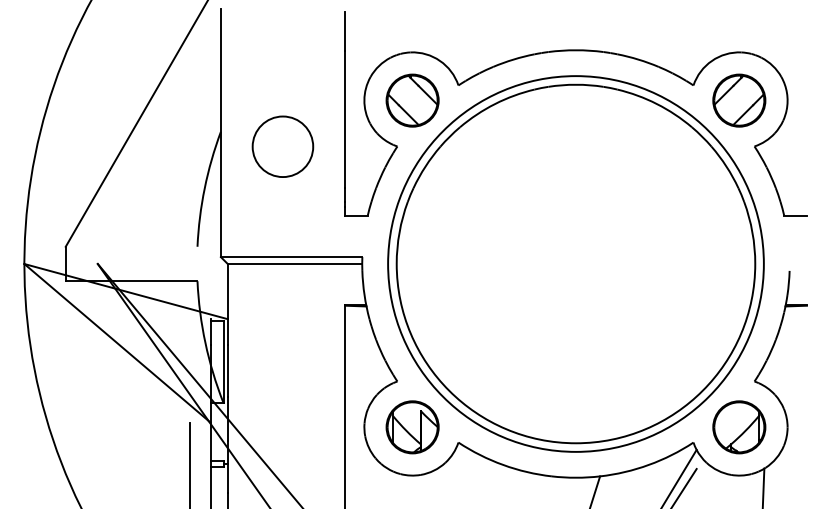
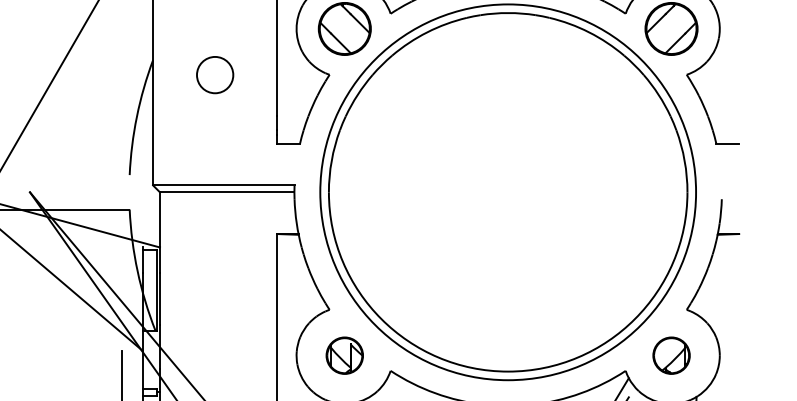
circle: (282, 146) -> (214, 74), size x0.6
part: (412, 427) -> (344, 355), size x0.7
part: (739, 427) -> (671, 355), size x0.7

